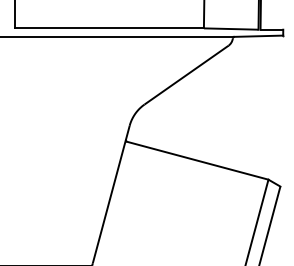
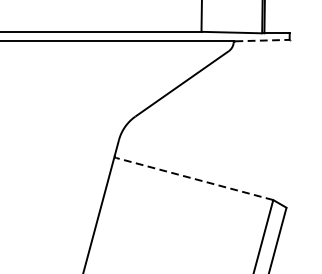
line: (259, 36) -> (263, 40), solid -> dashed
line: (197, 160) -> (194, 178), solid -> dashed

